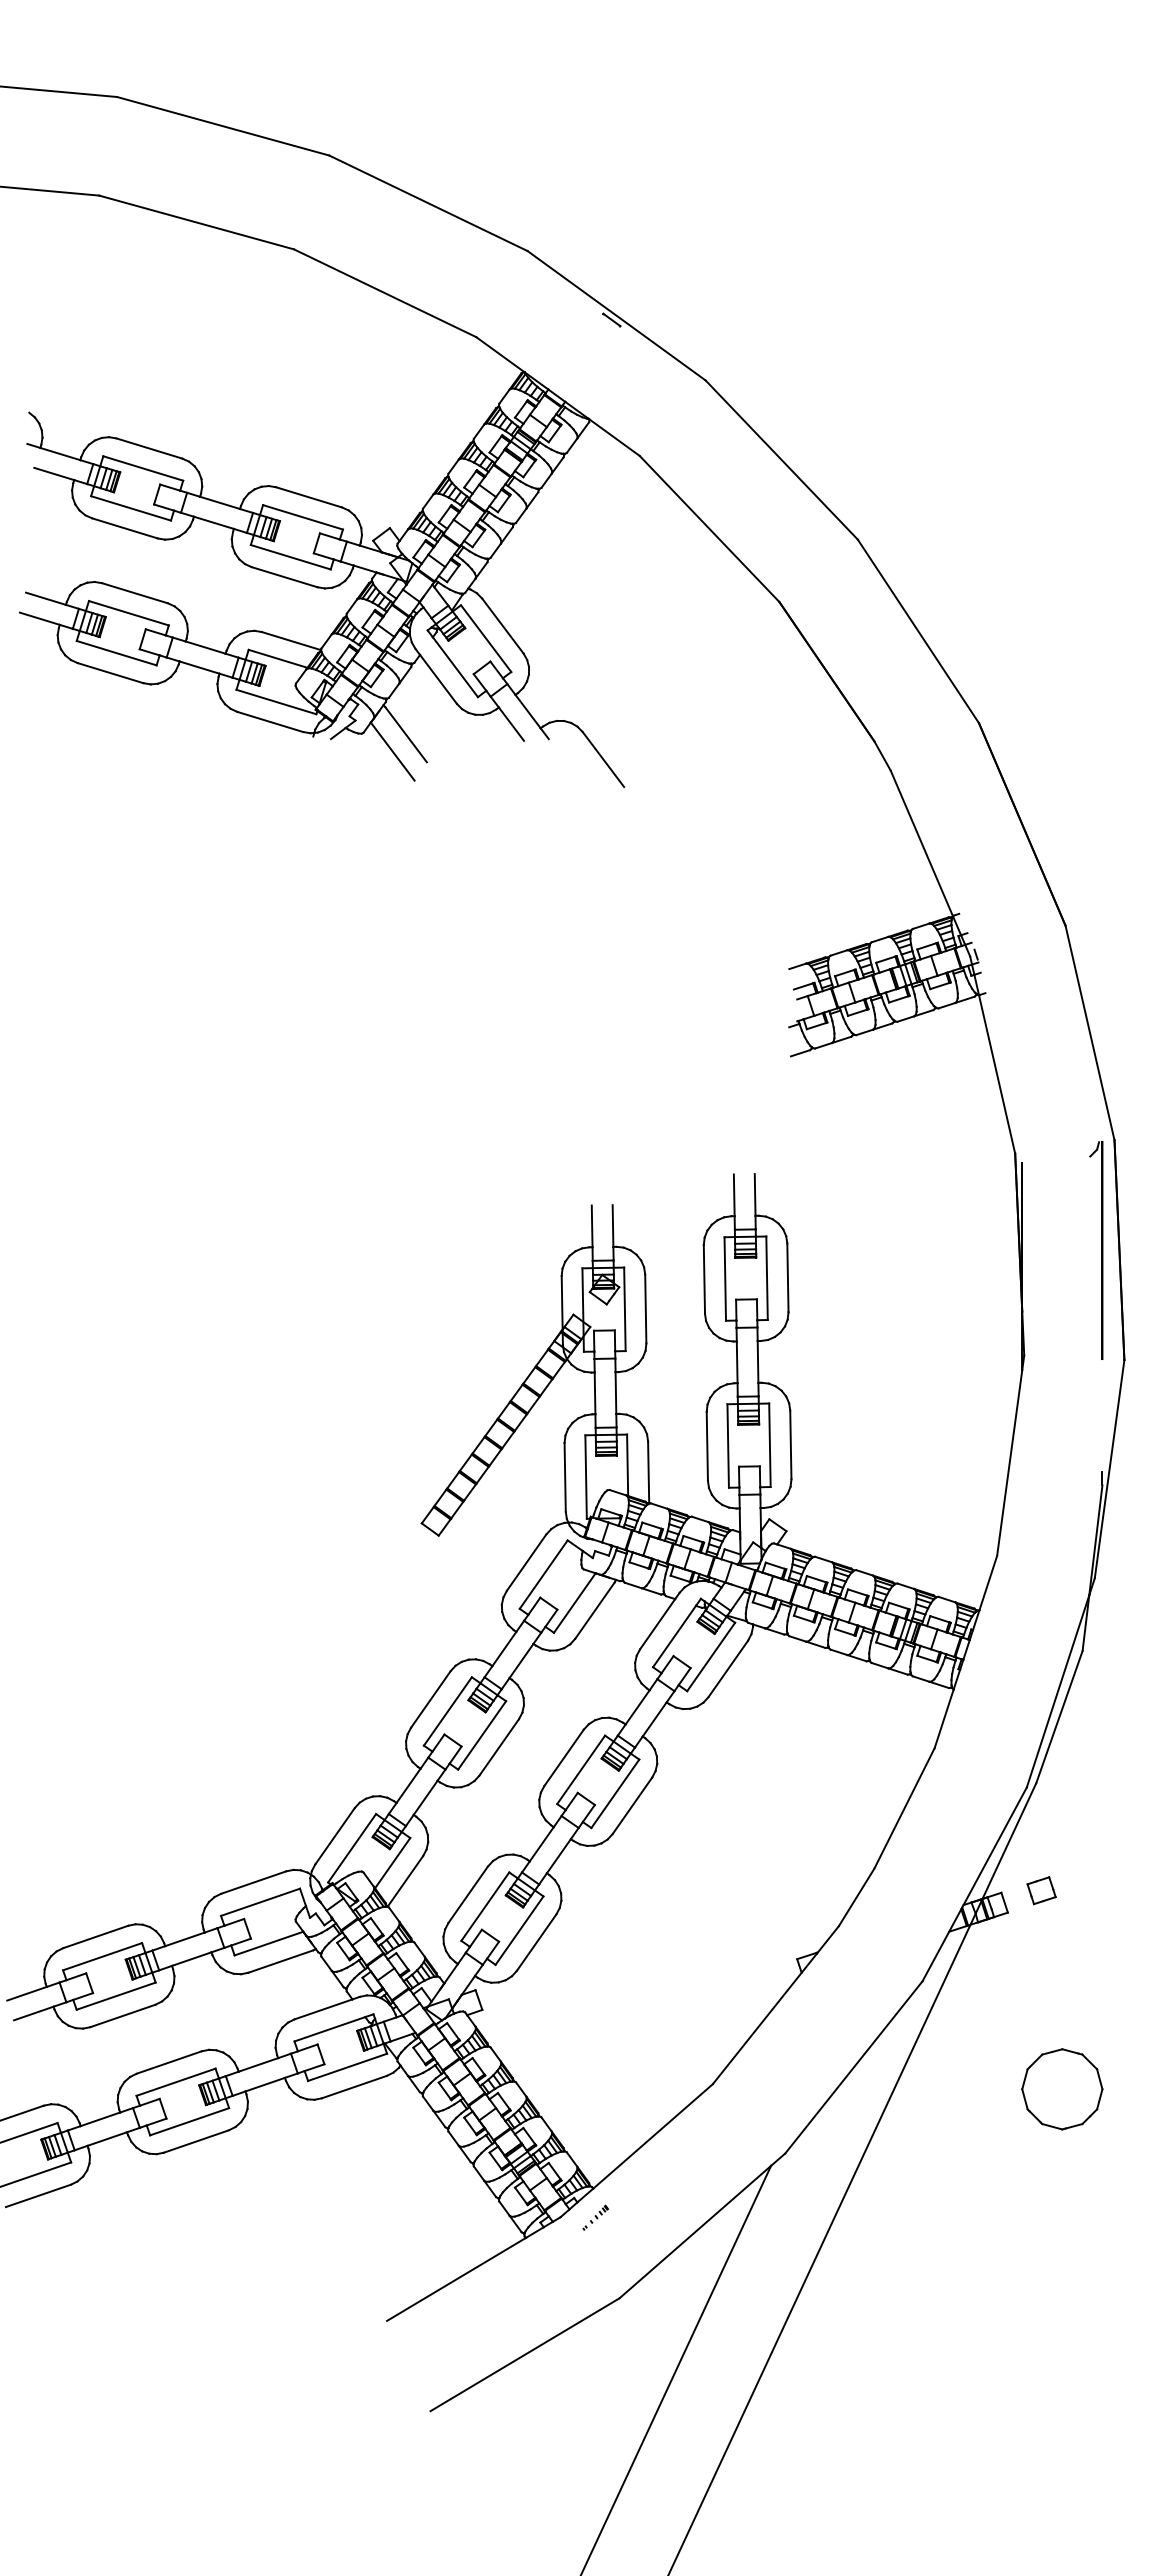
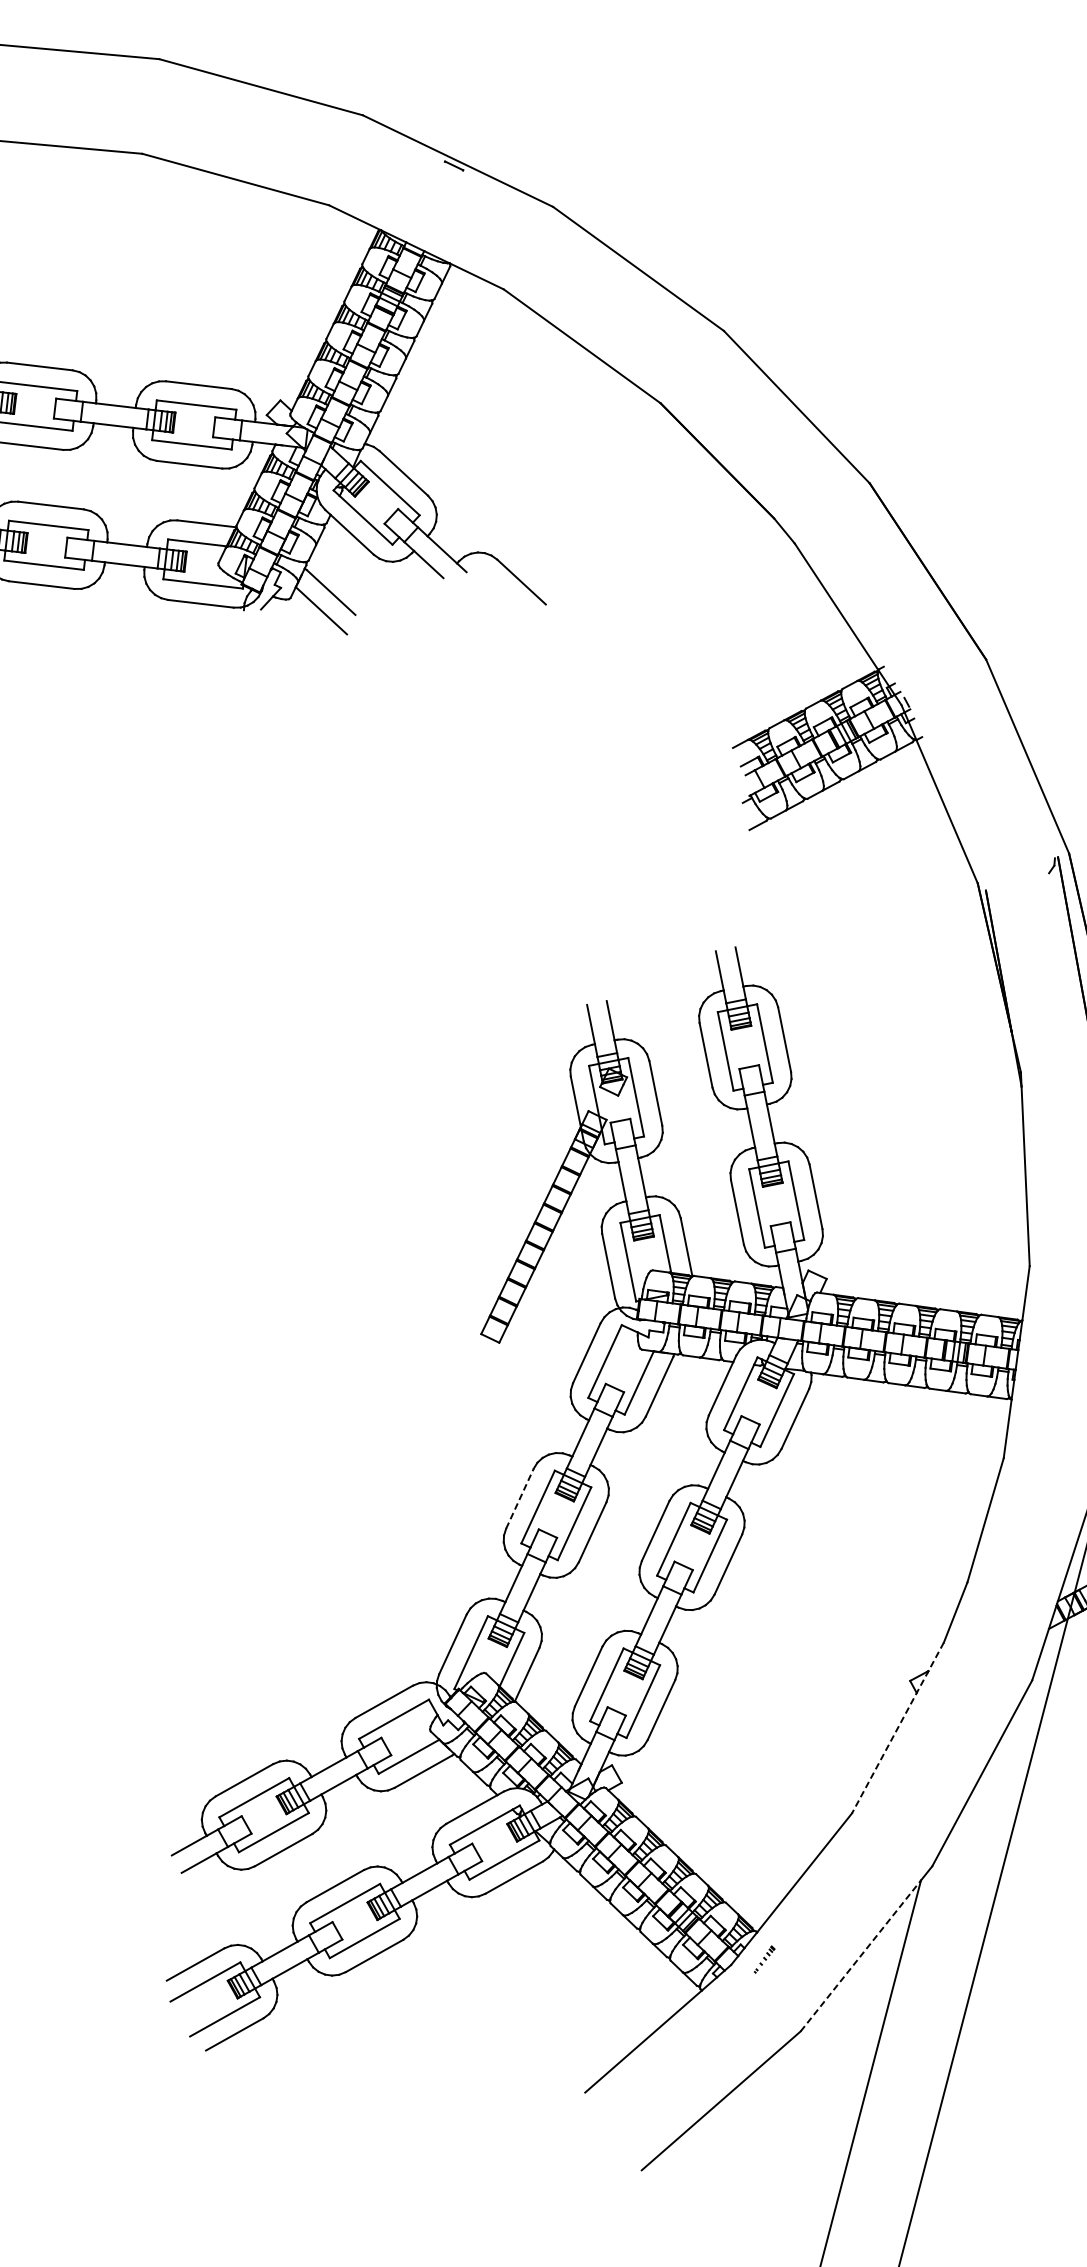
line: (431, 1699) -> (520, 1498), solid -> dashed
line: (775, 2005) -> (897, 1728), solid -> dashed
line: (695, 2232) -> (861, 1956), solid -> dashed

